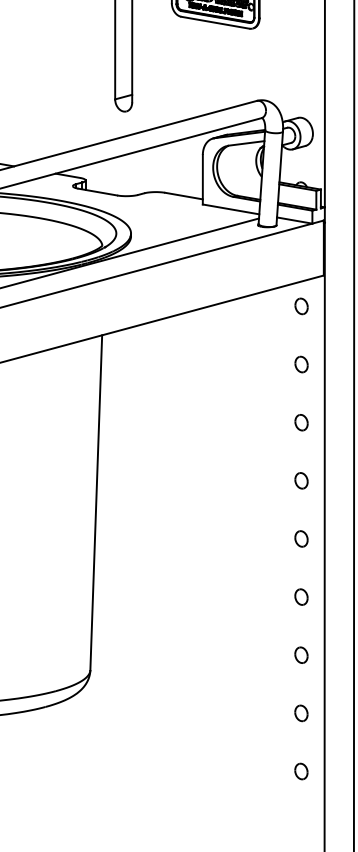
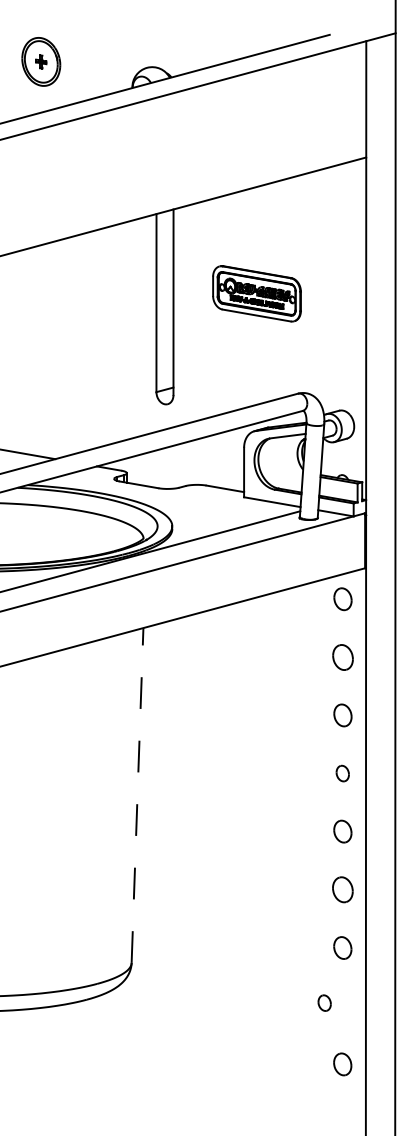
part: (301, 305) -> (342, 598), size x1.4
part: (301, 363) -> (342, 656), size x1.6
part: (301, 422) -> (342, 715), size x1.4
line: (96, 502) -> (137, 795), solid -> dashed
part: (301, 538) -> (342, 831), size x1.4
part: (301, 596) -> (342, 889), size x1.6
part: (301, 654) -> (342, 947), size x1.4
part: (301, 712) -> (324, 1002), moved
part: (301, 770) -> (342, 1063), size x1.4

